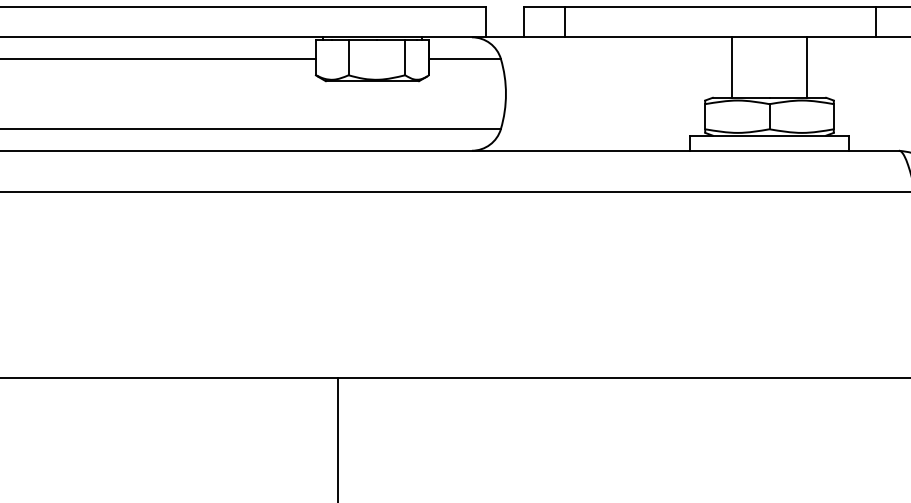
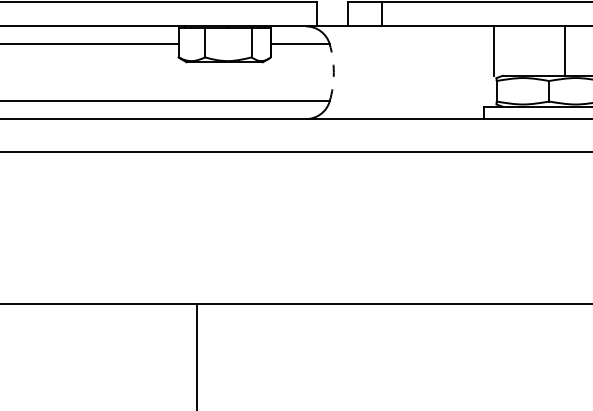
line: (731, 67) -> (493, 51), moved
line: (807, 67) -> (564, 51), moved
arc: (505, 94) -> (333, 73), solid -> dashed

